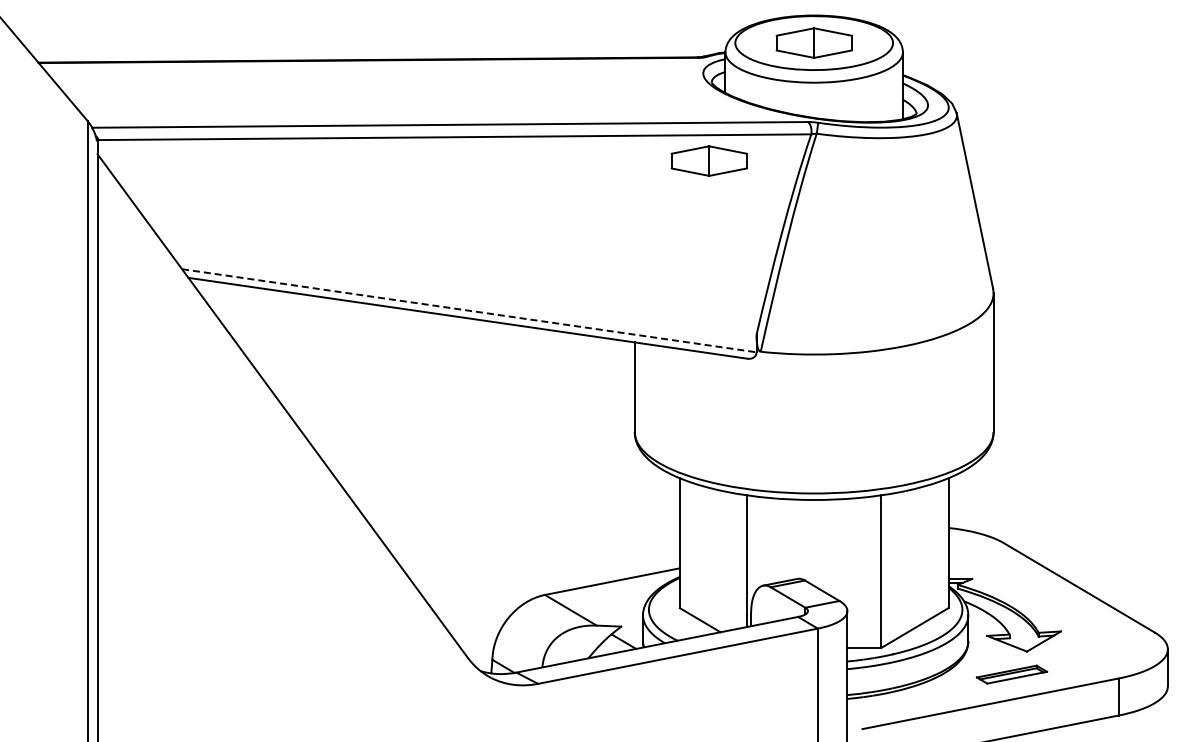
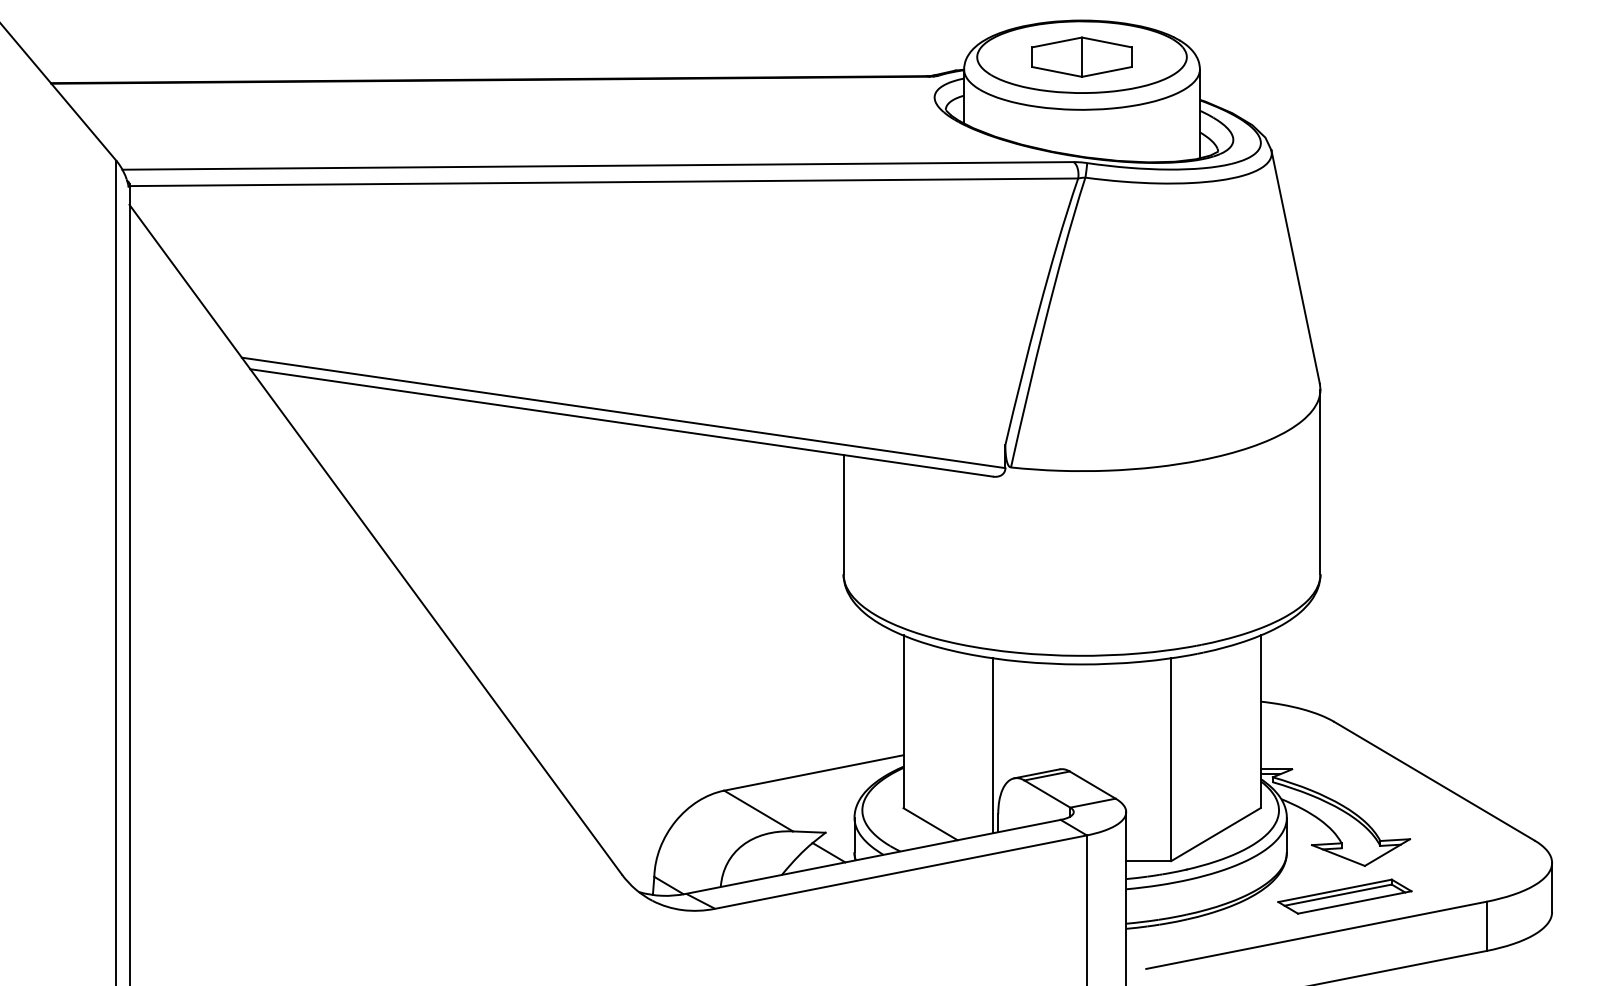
part: (708, 160) -> (941, 213), removed
line: (469, 310) -> (623, 412), dashed -> solid
part: (1011, 674) -> (1344, 896), size x1.43

